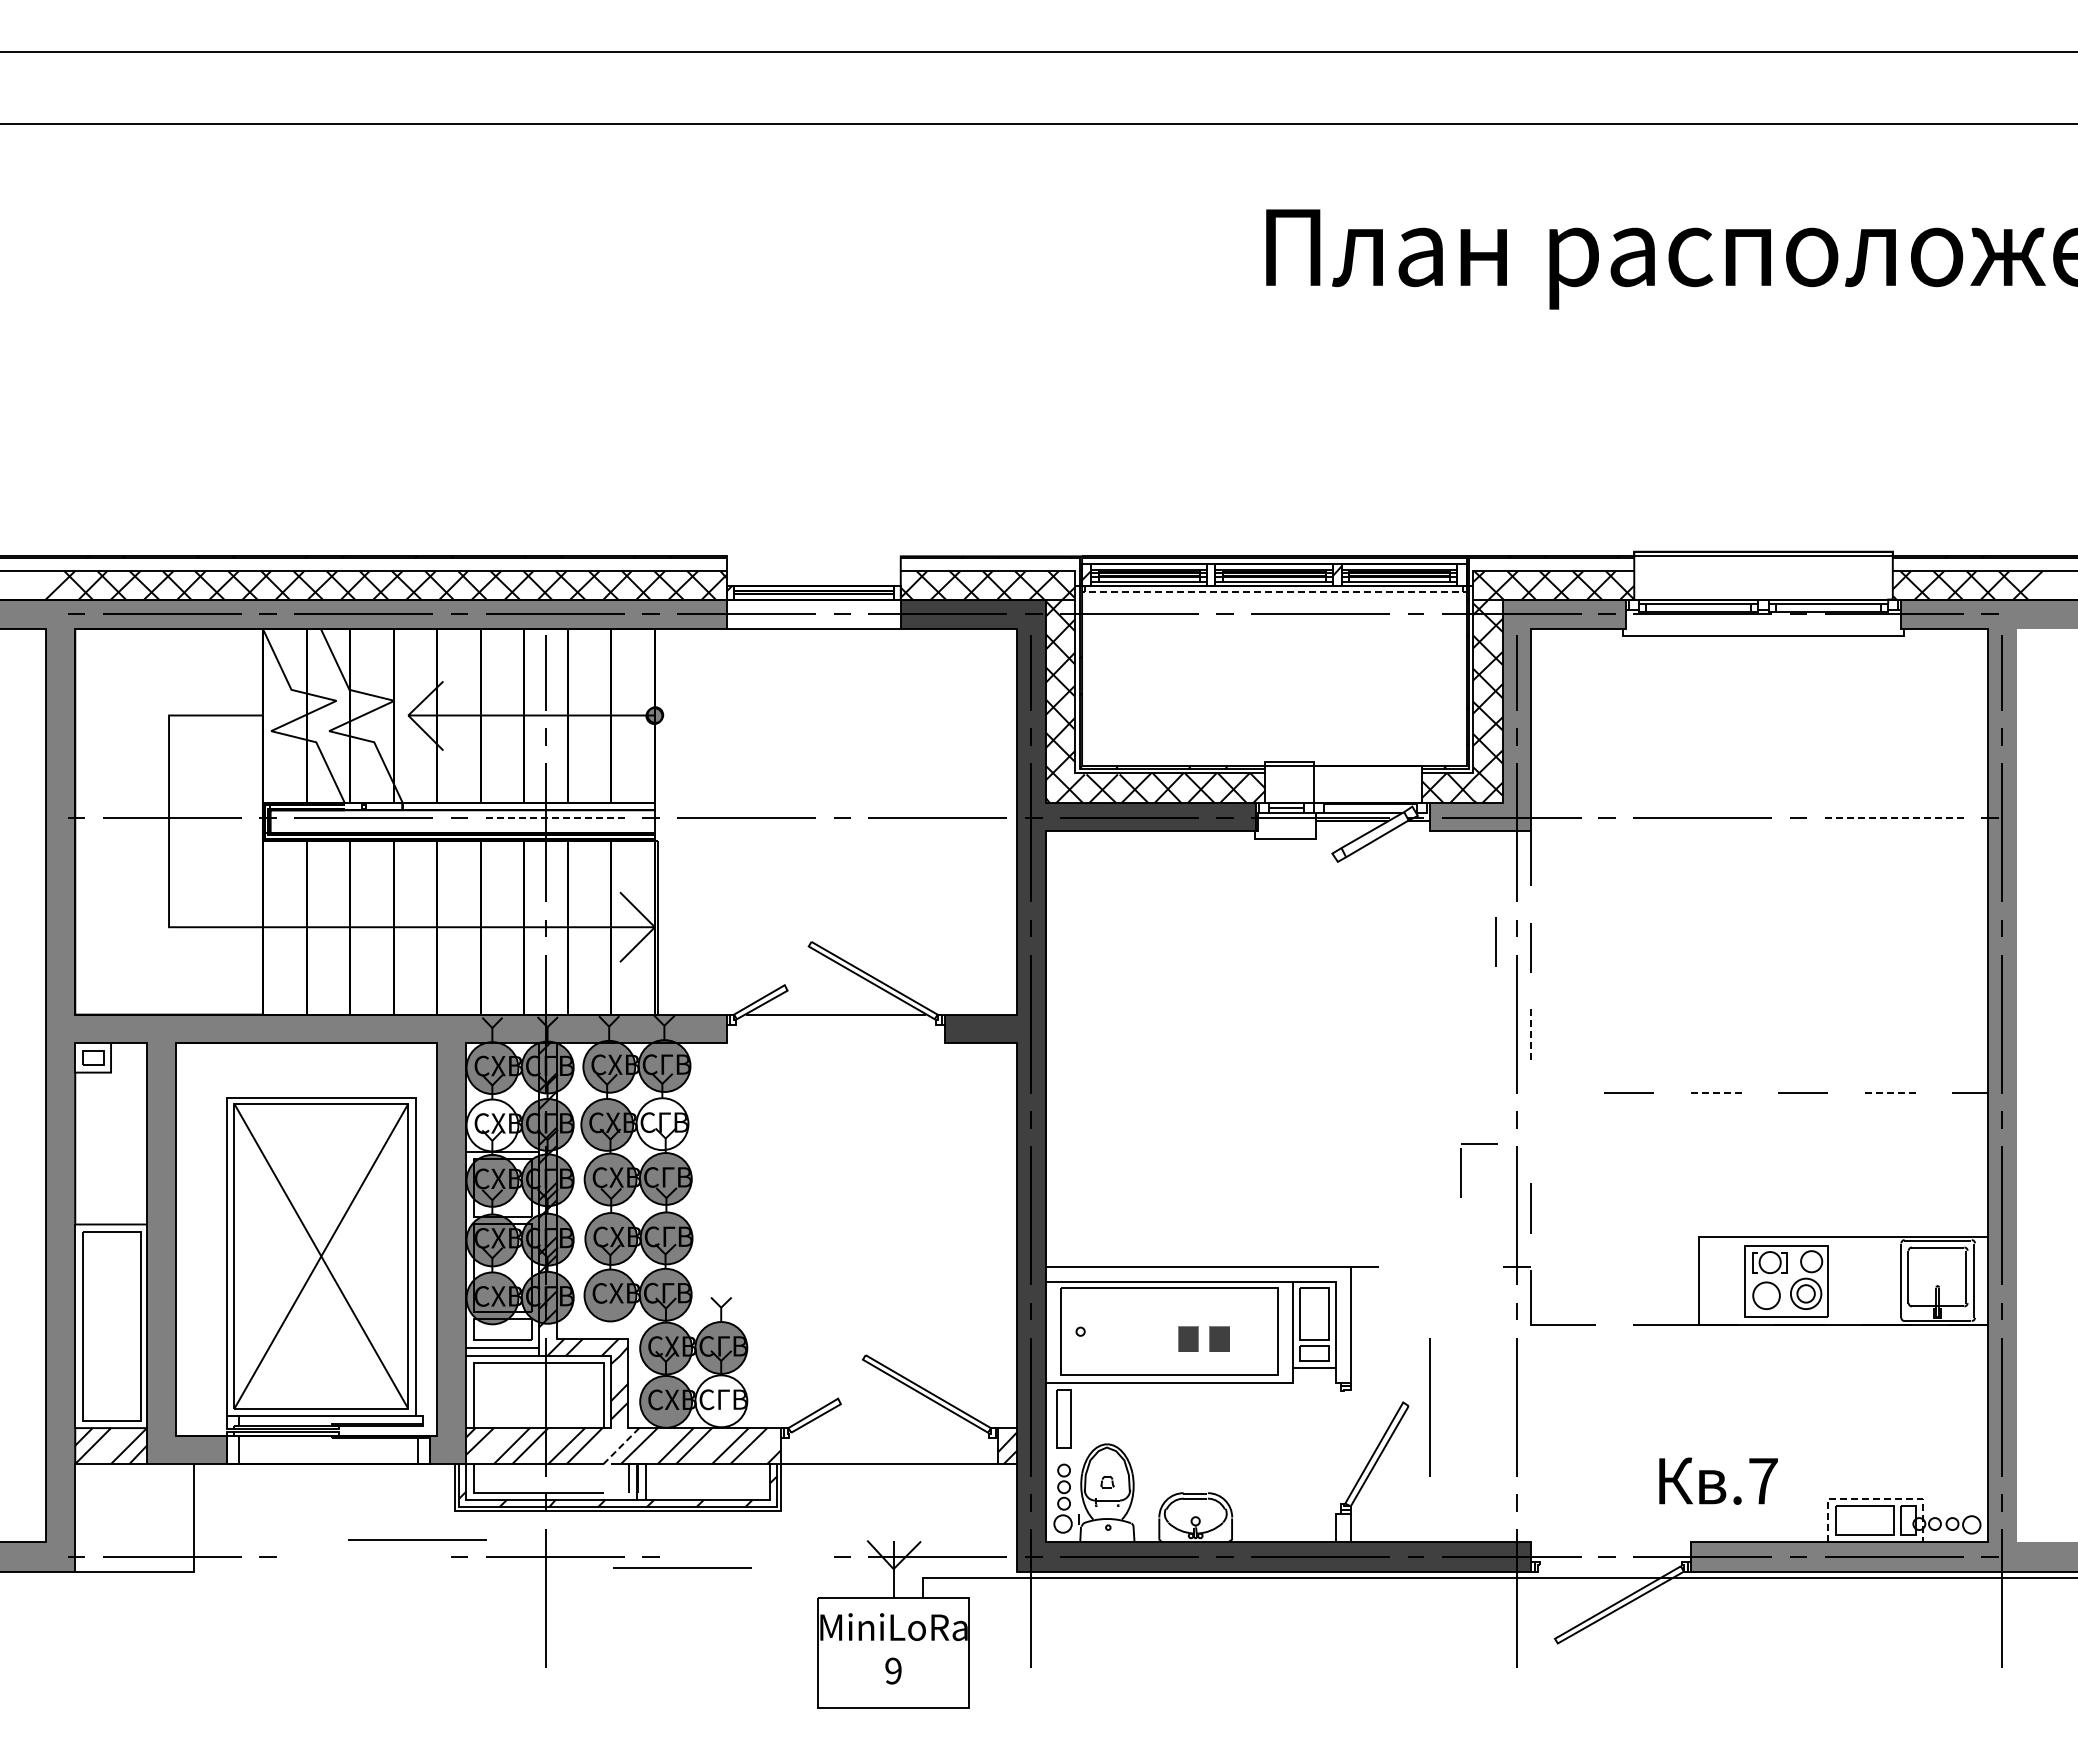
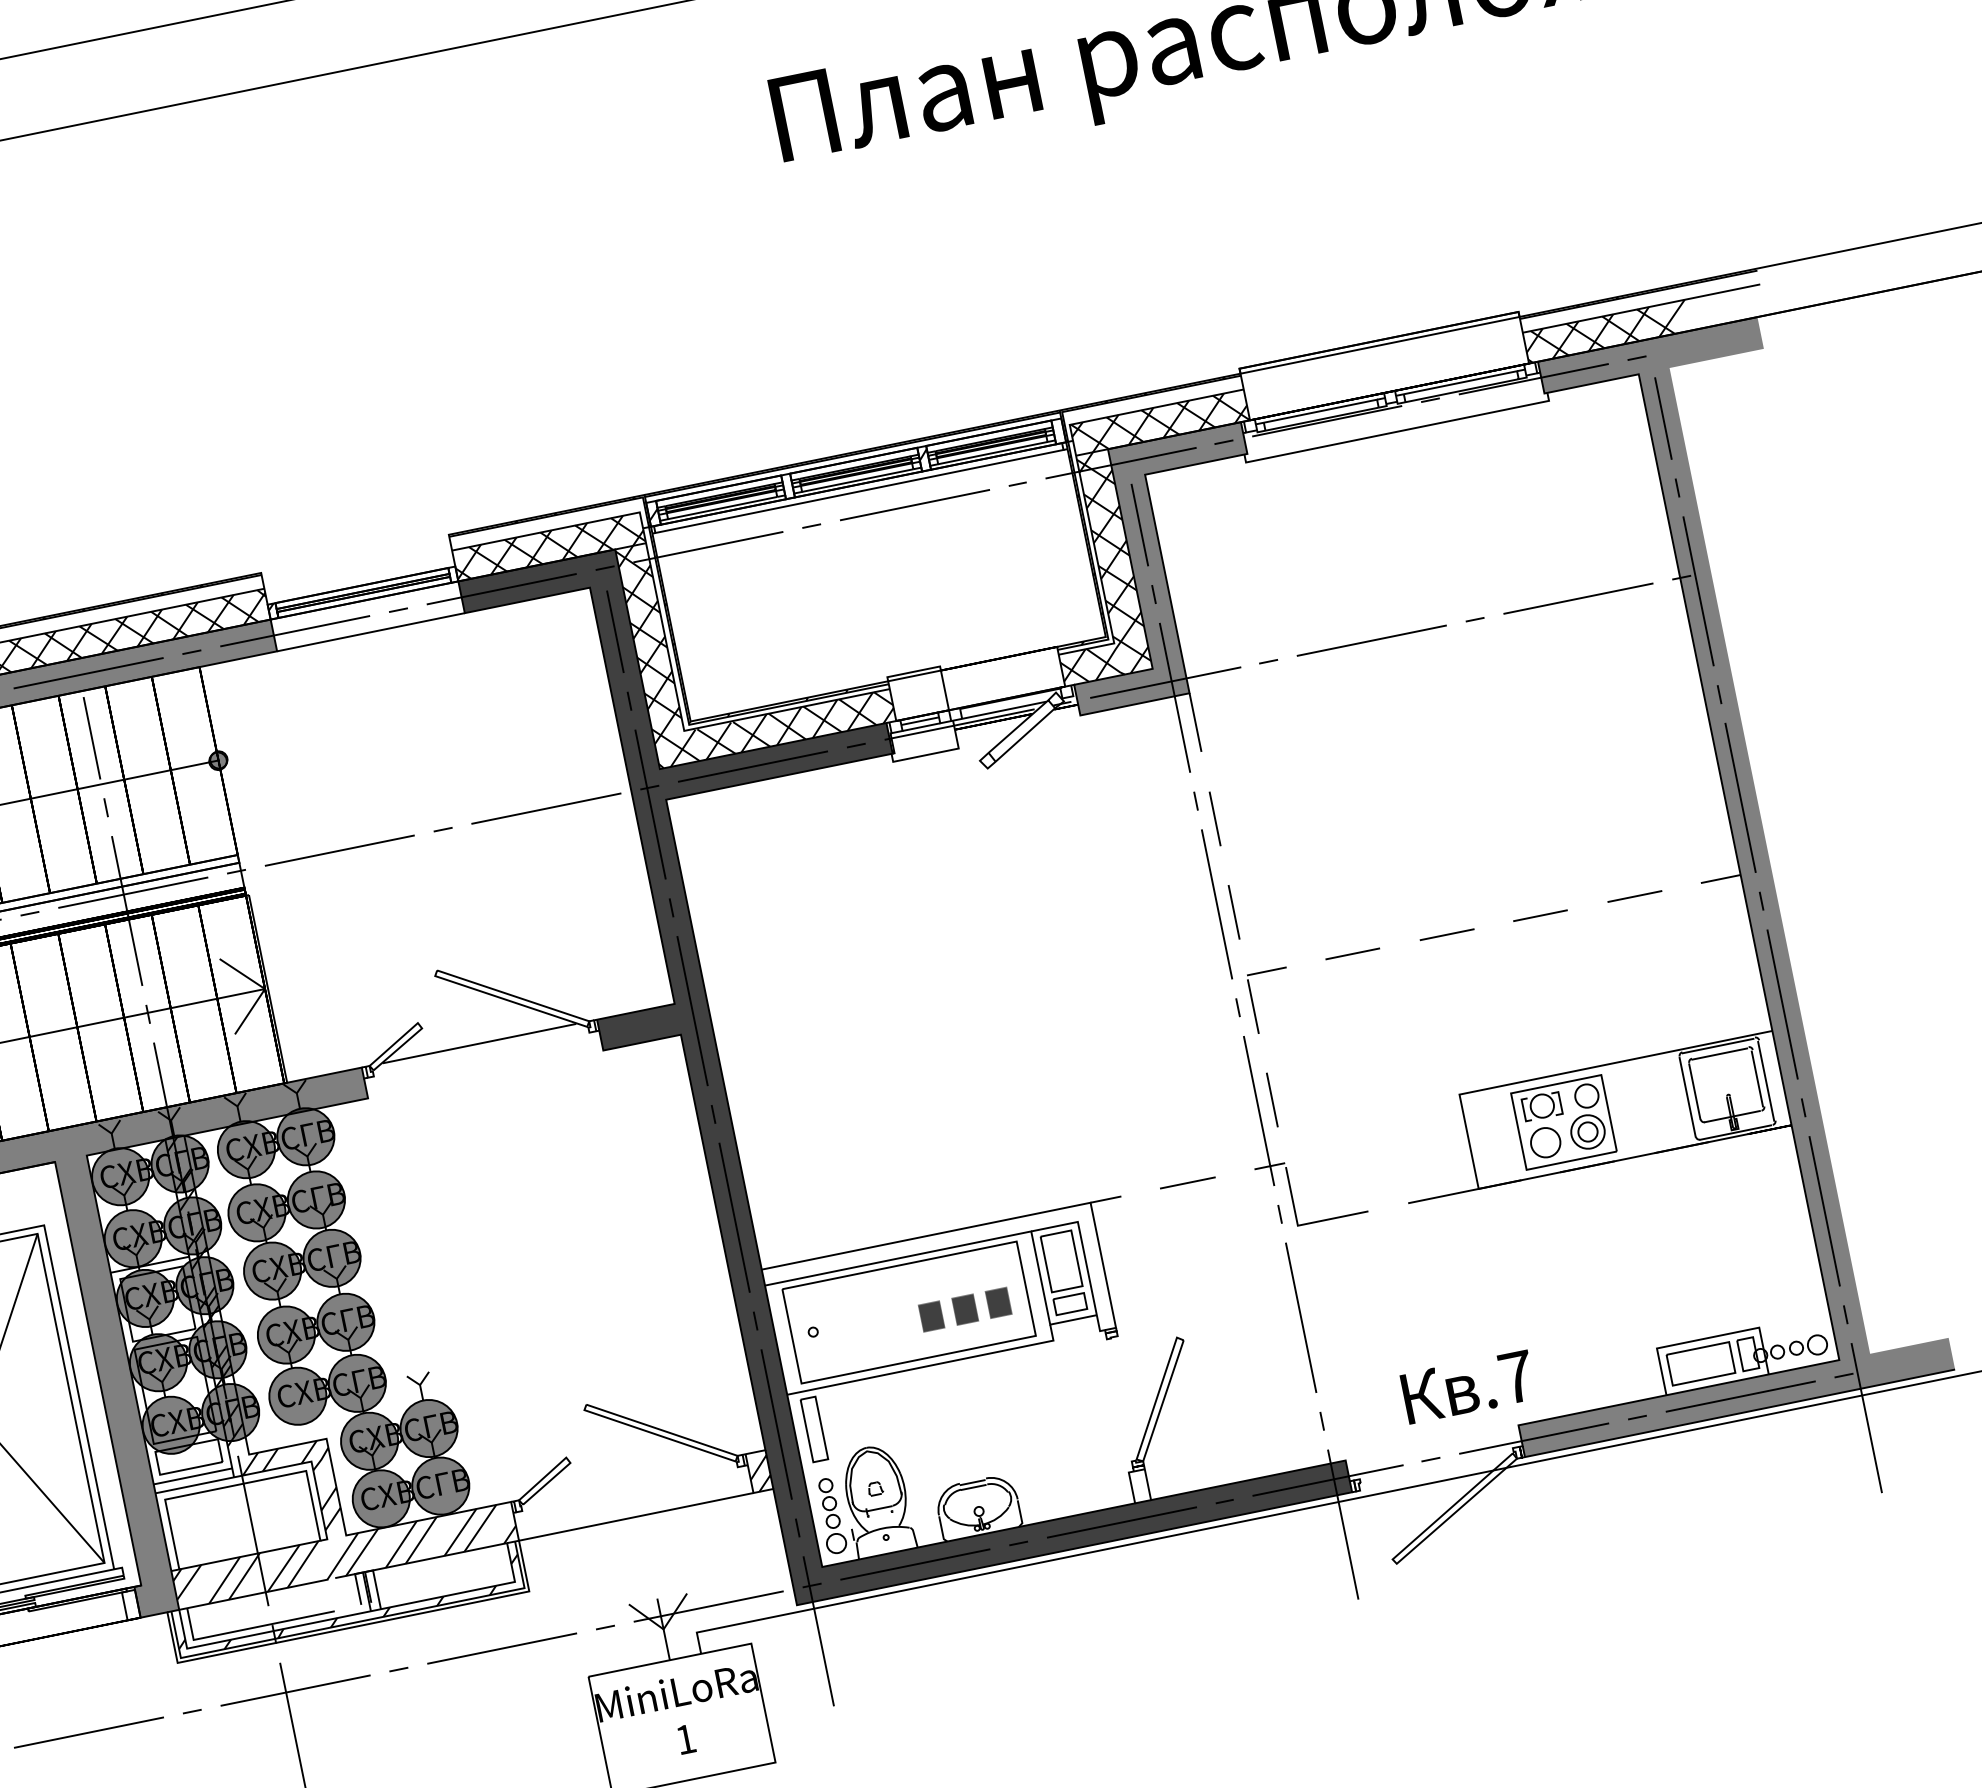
line: (1274, 592) -> (860, 491), dashed -> solid
line: (555, 817) -> (133, 892), dashed -> solid
line: (1894, 817) -> (1578, 598), dashed -> solid
line: (1495, 941) -> (1175, 819), removed
line: (1531, 1033) -> (1234, 911), dashed -> solid
line: (1716, 1092) -> (1447, 934), dashed -> solid
line: (1889, 1092) -> (1633, 896), dashed -> solid
fill: (662, 1124) -> (316, 1200), added
fill: (492, 1125) -> (133, 1238), added
part: (1461, 1170) -> (1253, 1004), moved
line: (1440, 1266) -> (1187, 1182), added
part: (1250, 1338) -> (998, 1302), added
fill: (721, 1401) -> (440, 1486), added
line: (1429, 1407) -> (1206, 1337), removed
line: (621, 1446) -> (342, 1556), dashed -> solid
text: (1718, 1480) -> (1468, 1386), moved
line: (1876, 1498) -> (1708, 1337), dashed -> solid
line: (417, 1539) -> (88, 1732), moved
line: (682, 1567) -> (501, 1648), moved
text: (893, 1670) -> (685, 1738), 9 -> 1

